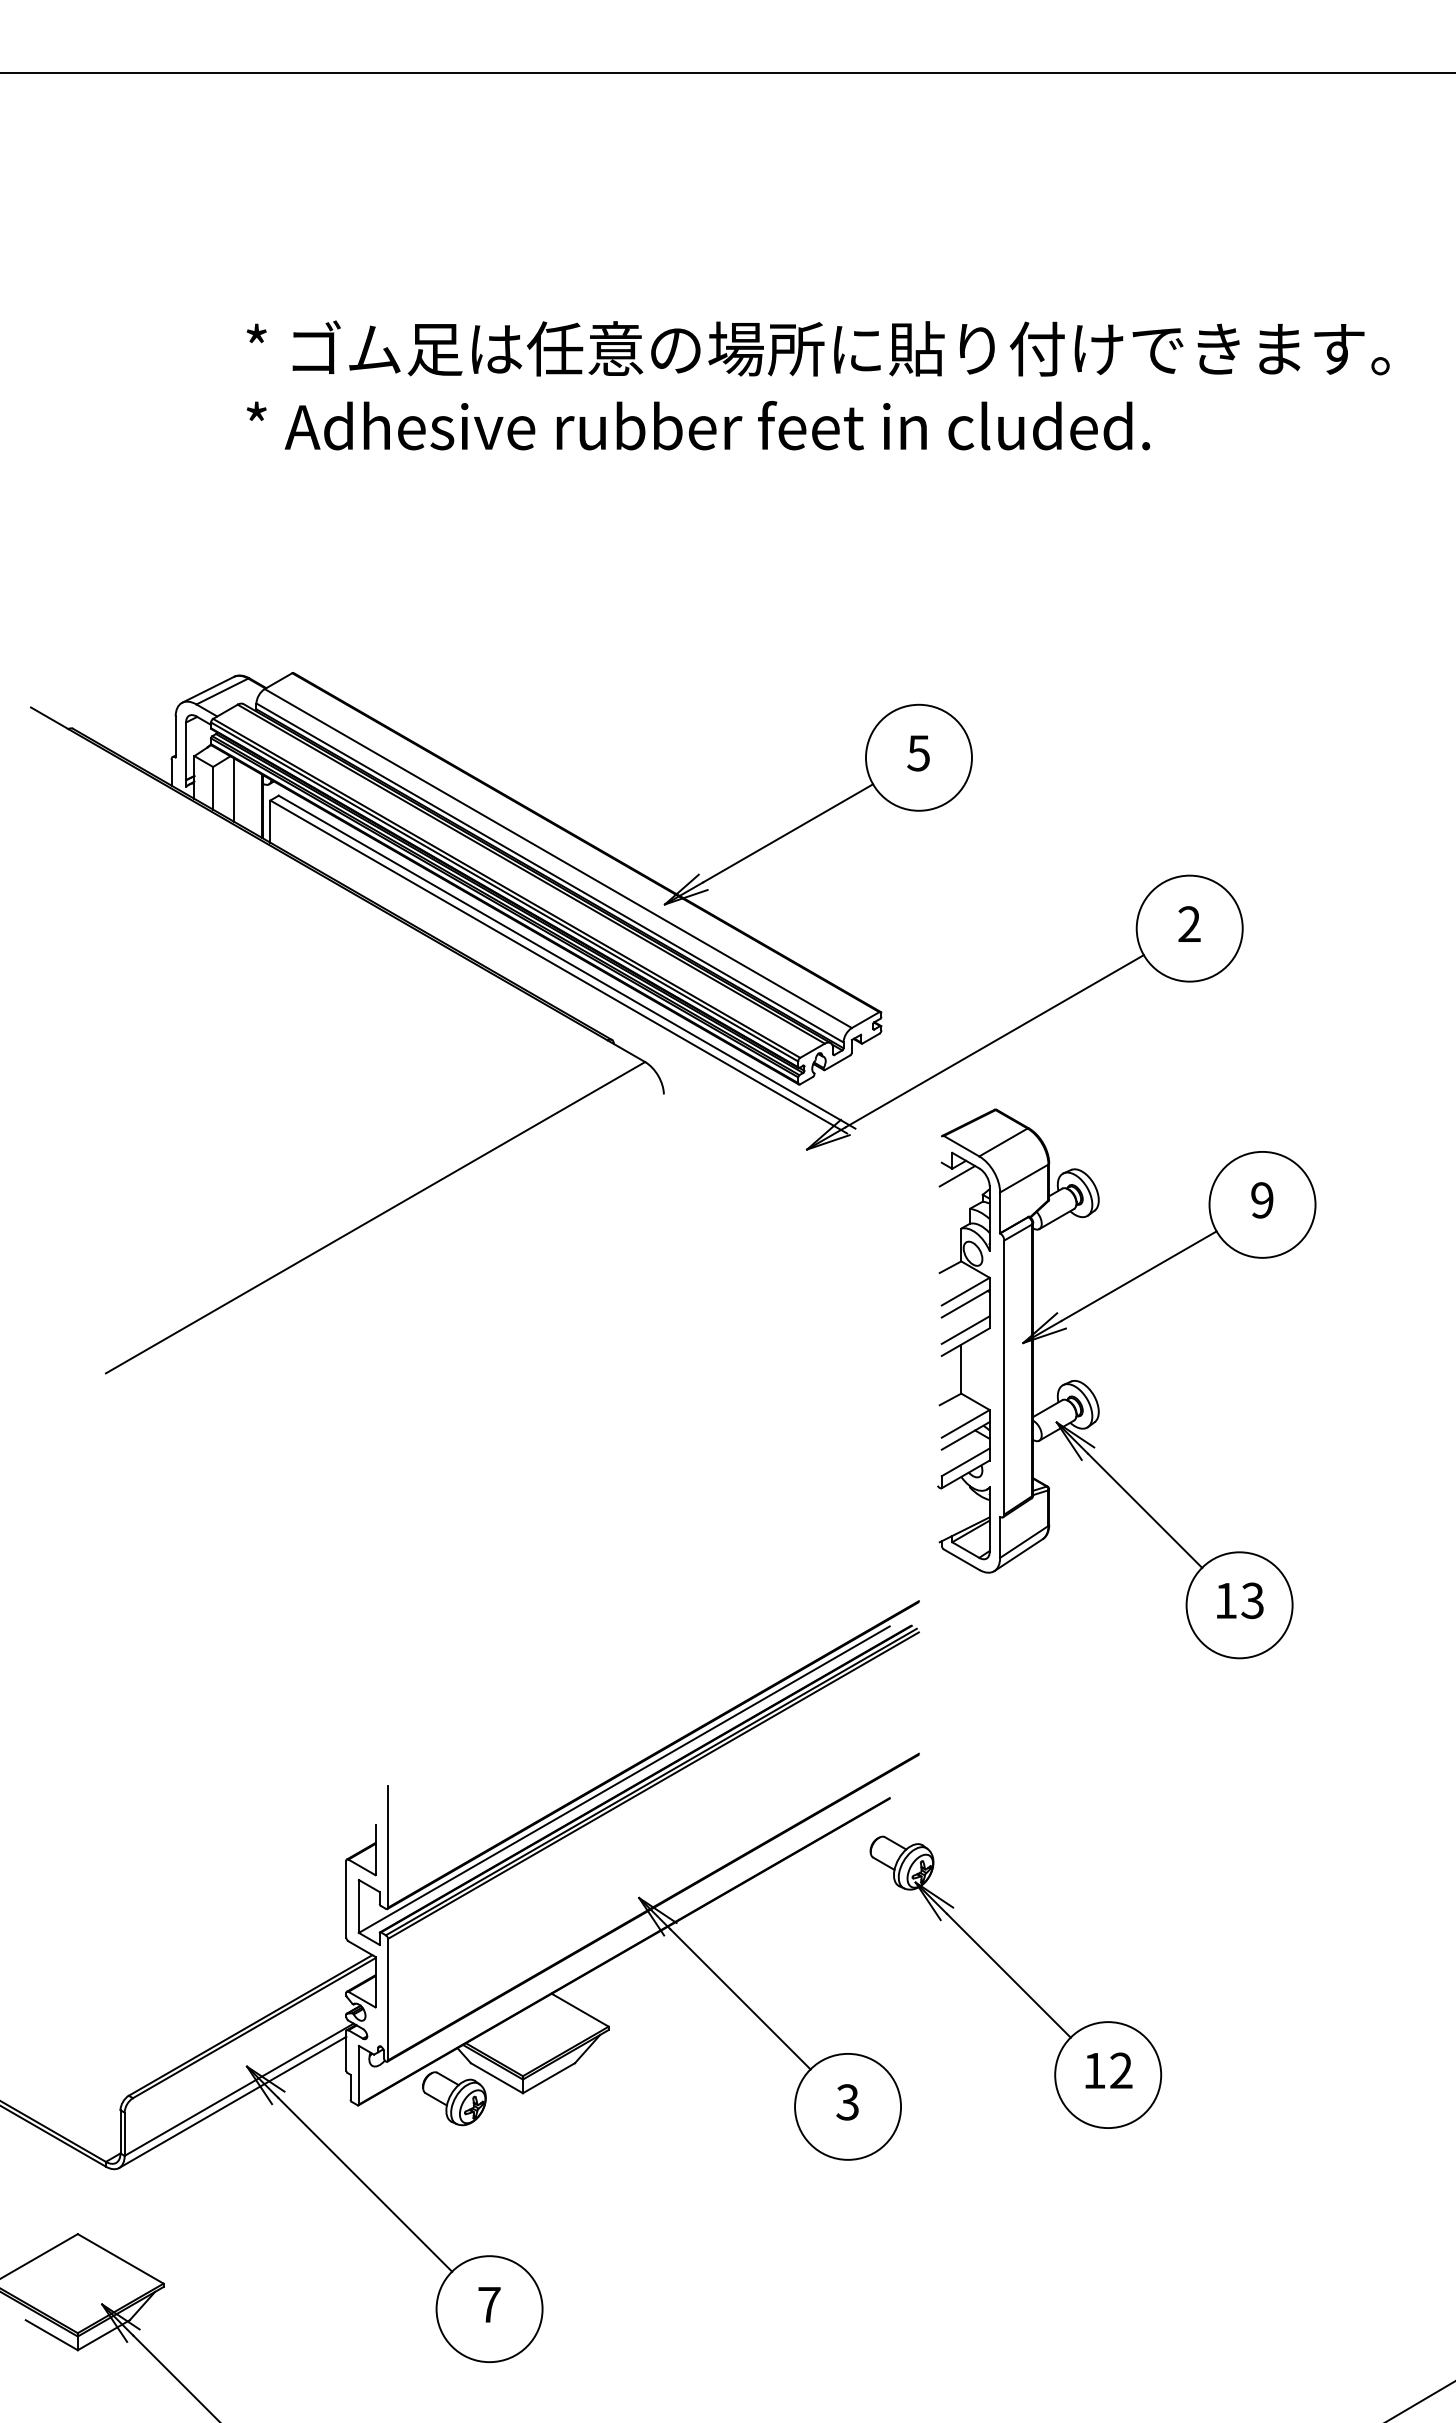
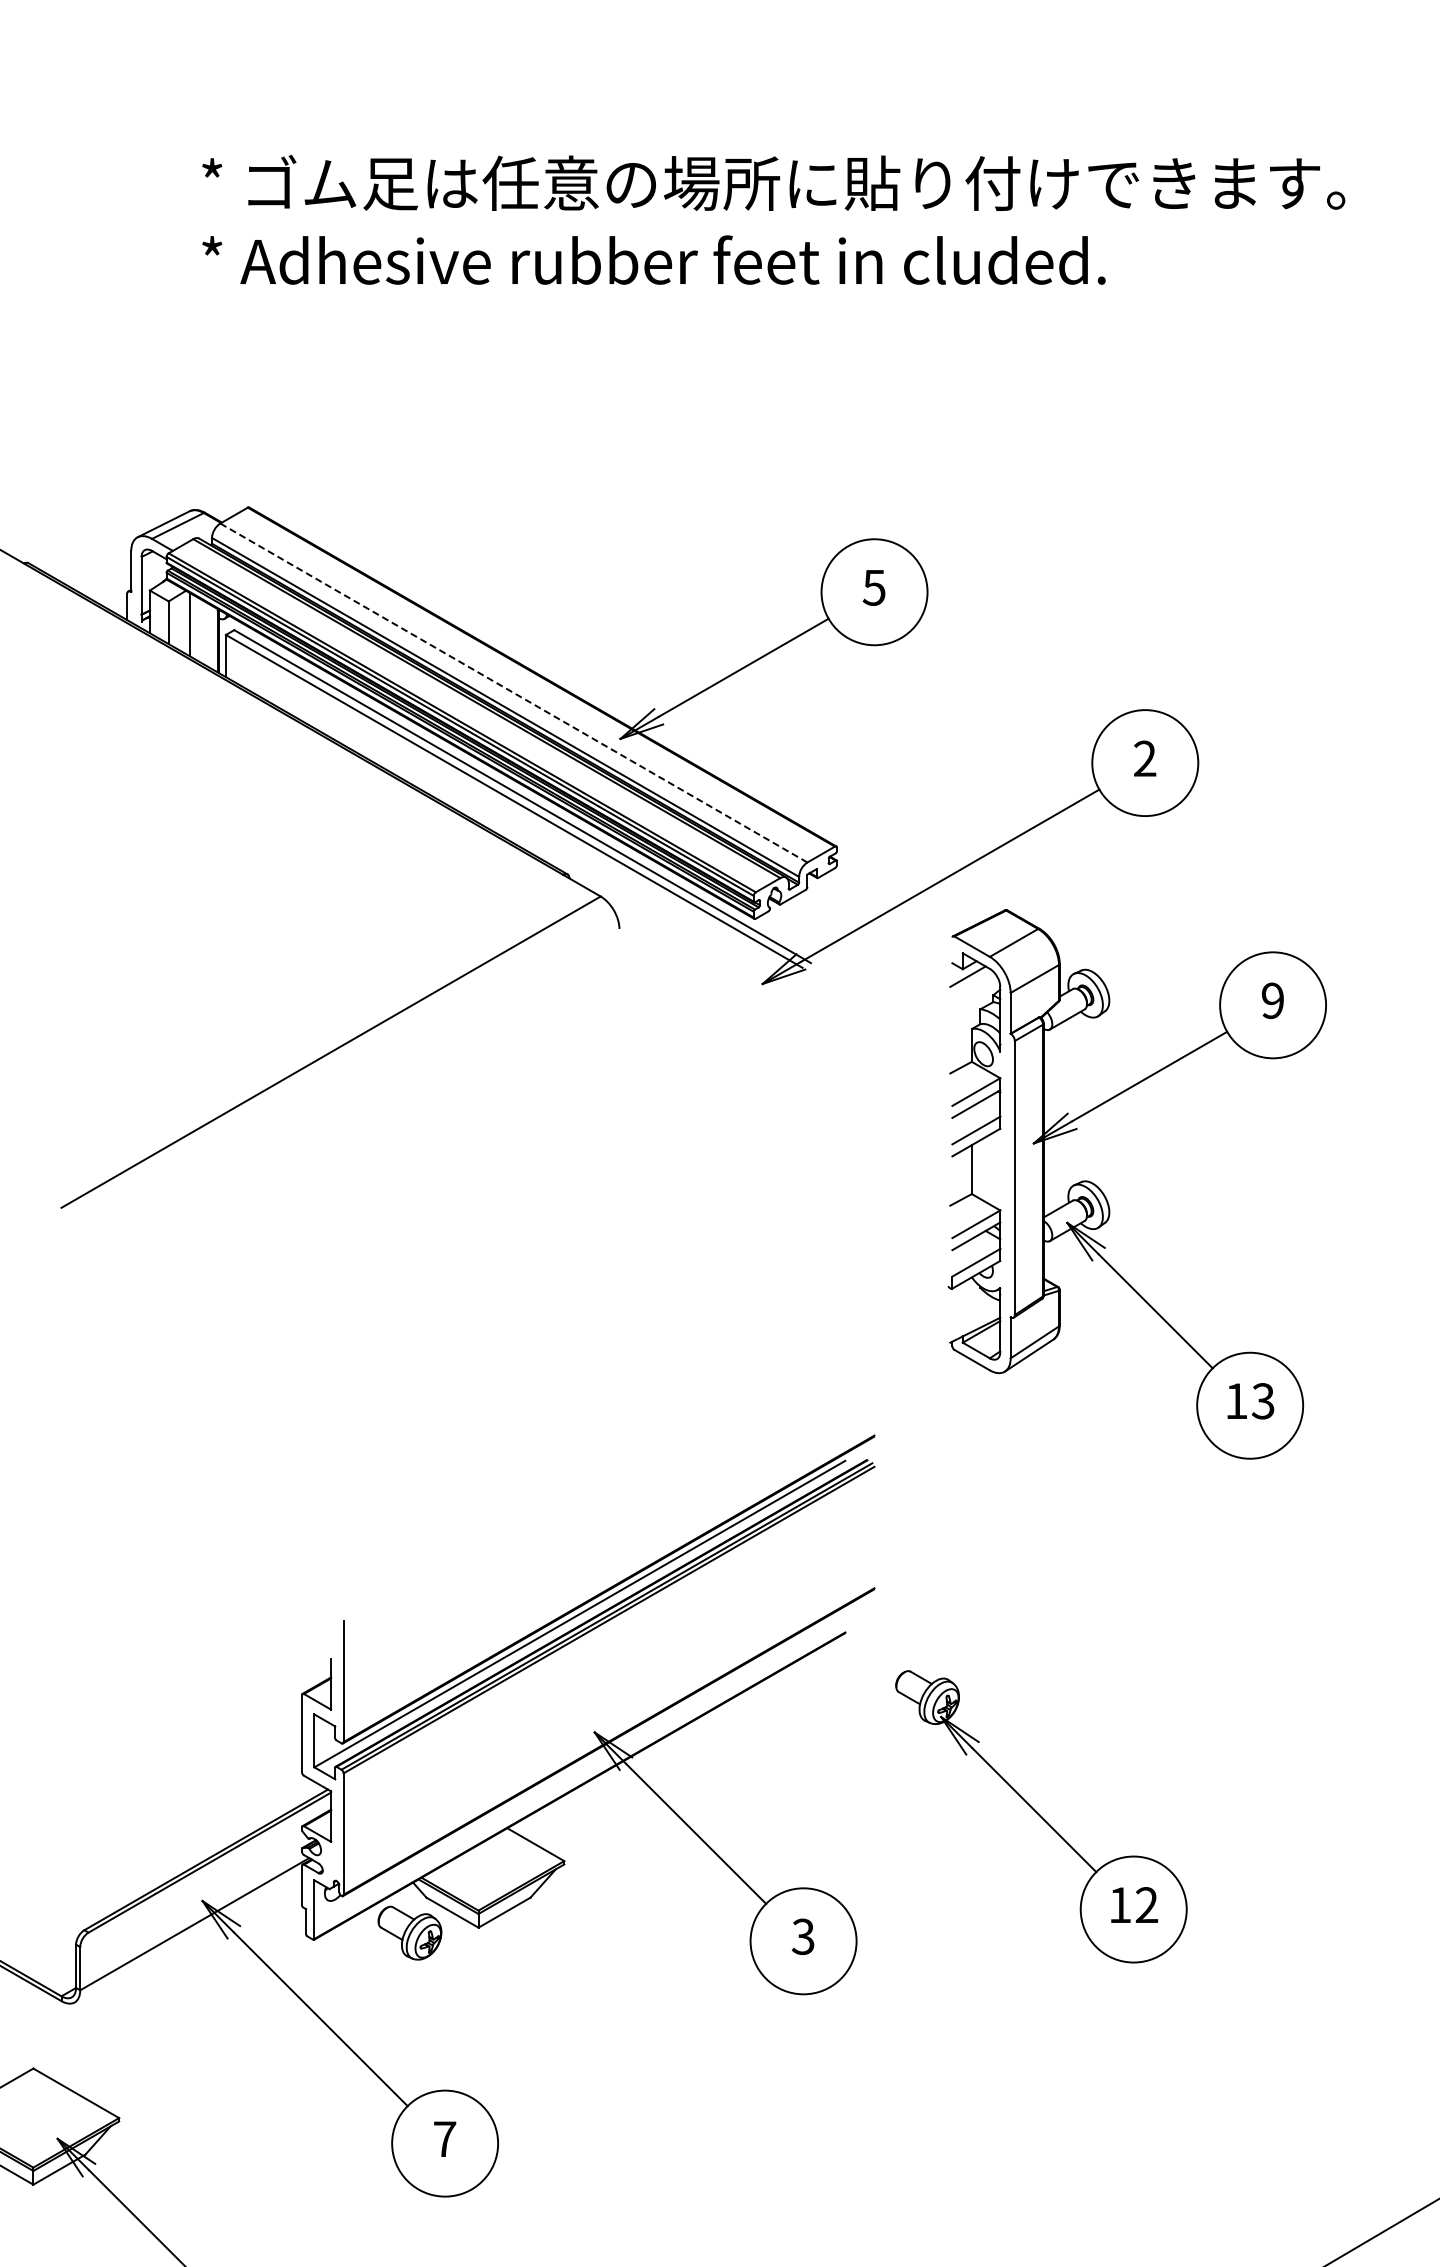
line: (558, 858) -> (514, 692), solid -> dashed
part: (1096, 1398) -> (1107, 1198), moved
part: (1015, 1981) -> (1041, 1815), moved
line: (232, 2102) -> (188, 1936), removed

